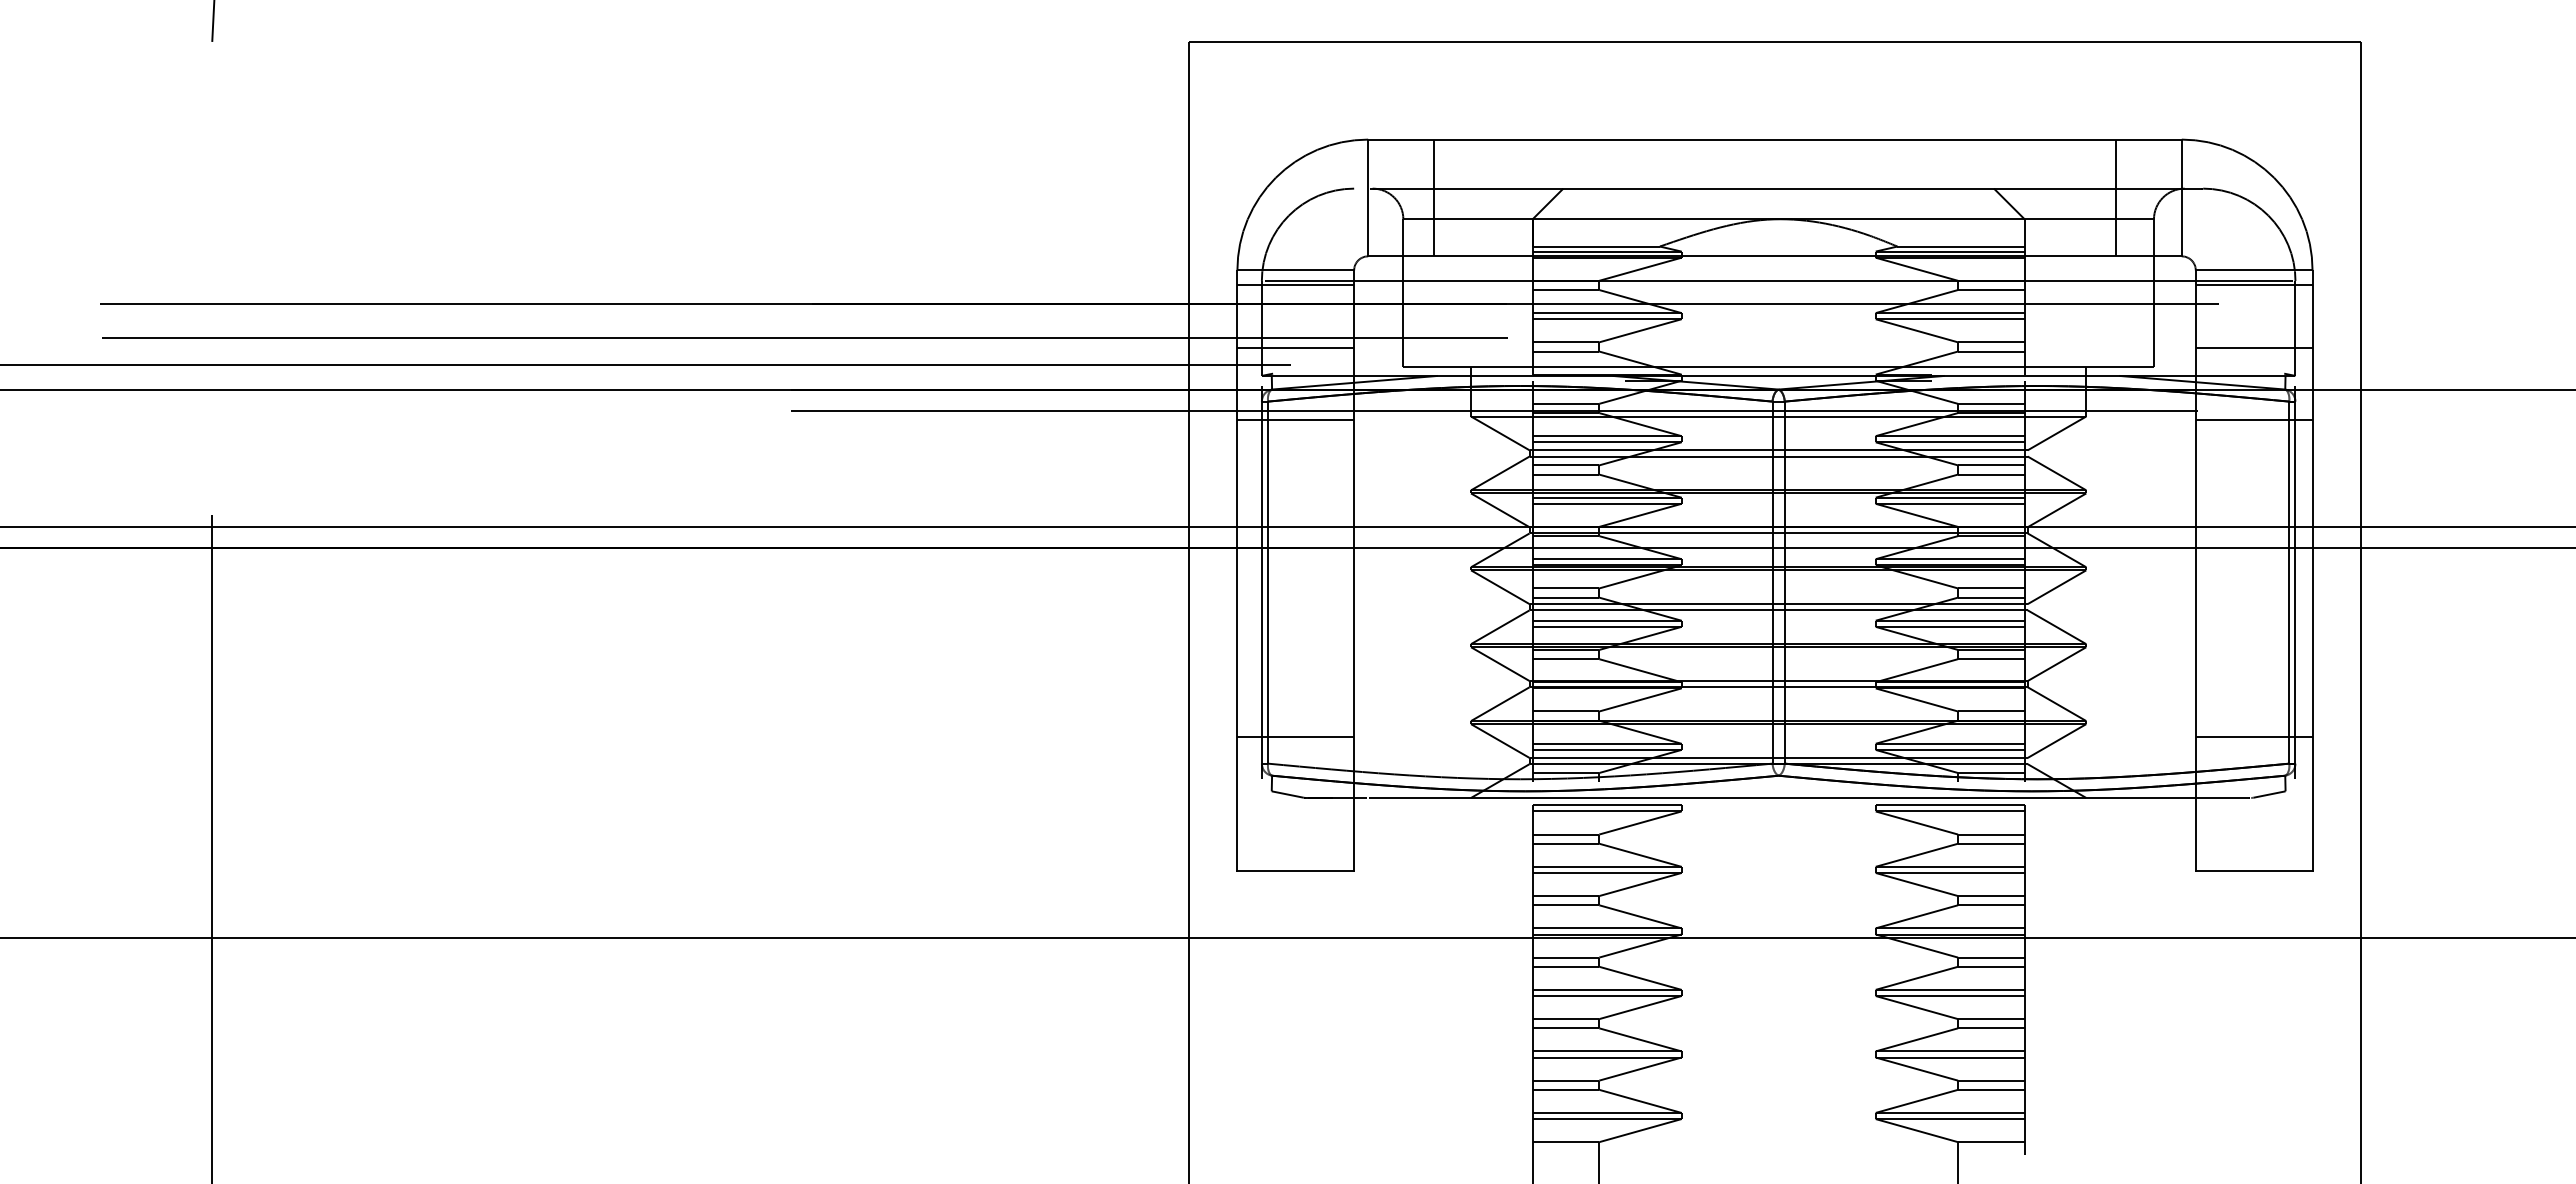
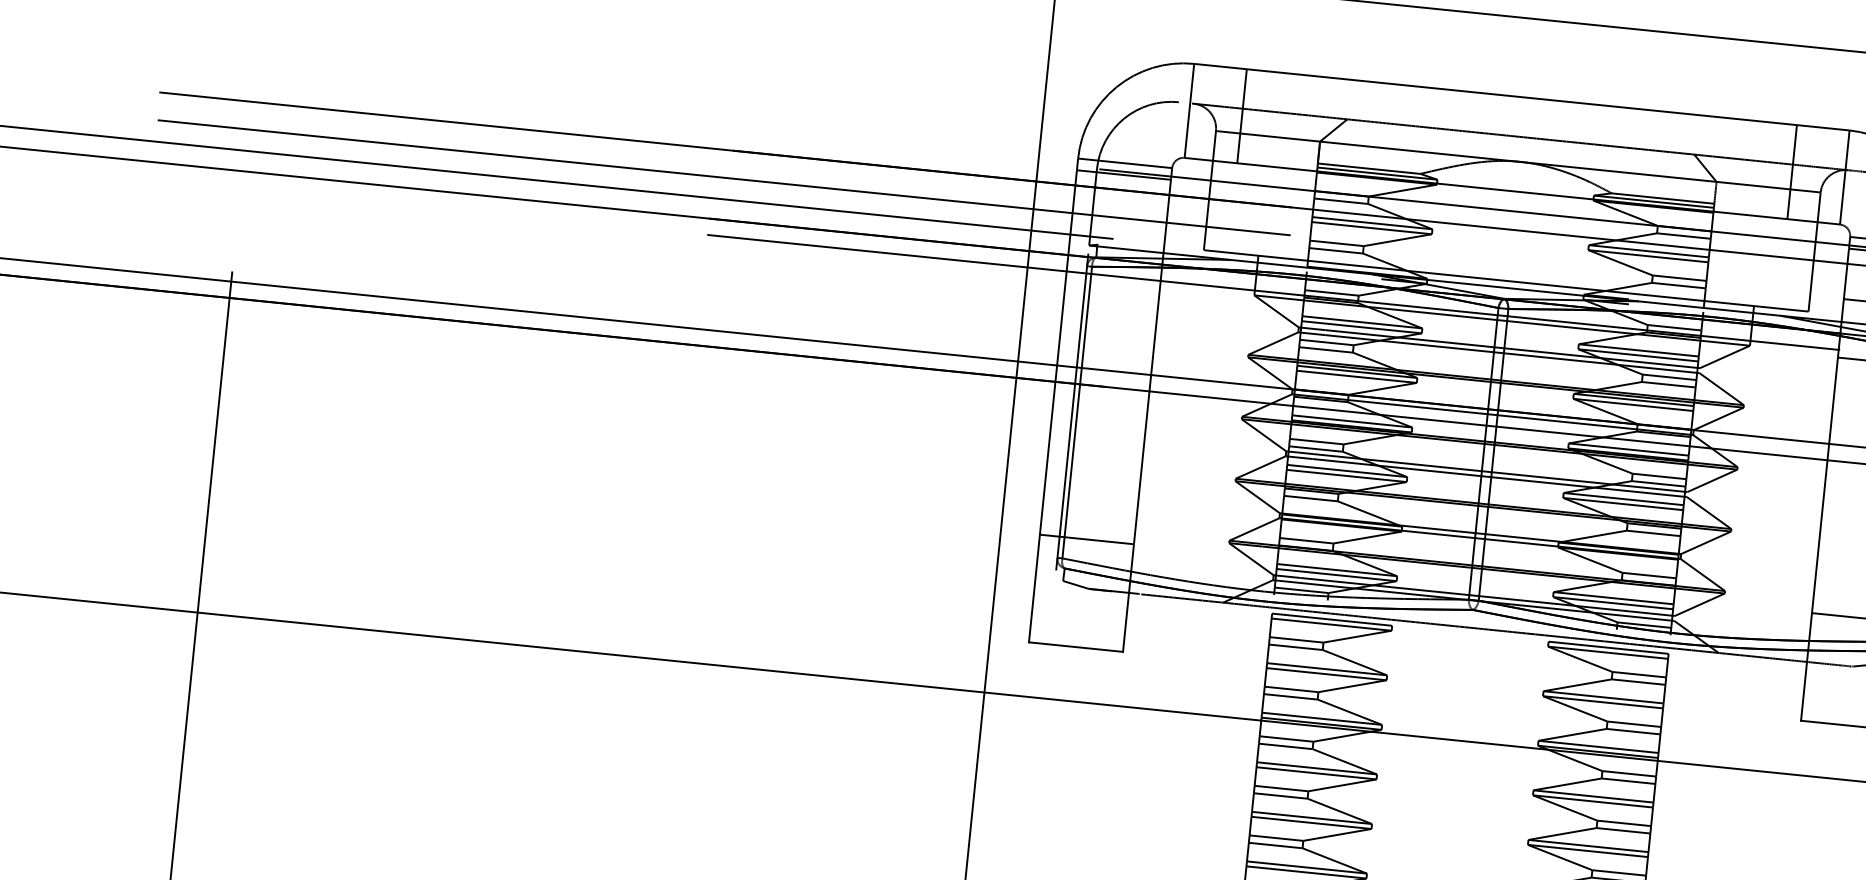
line: (1295, 347) -> (1118, 225), removed
line: (1295, 420) -> (1112, 284), removed

